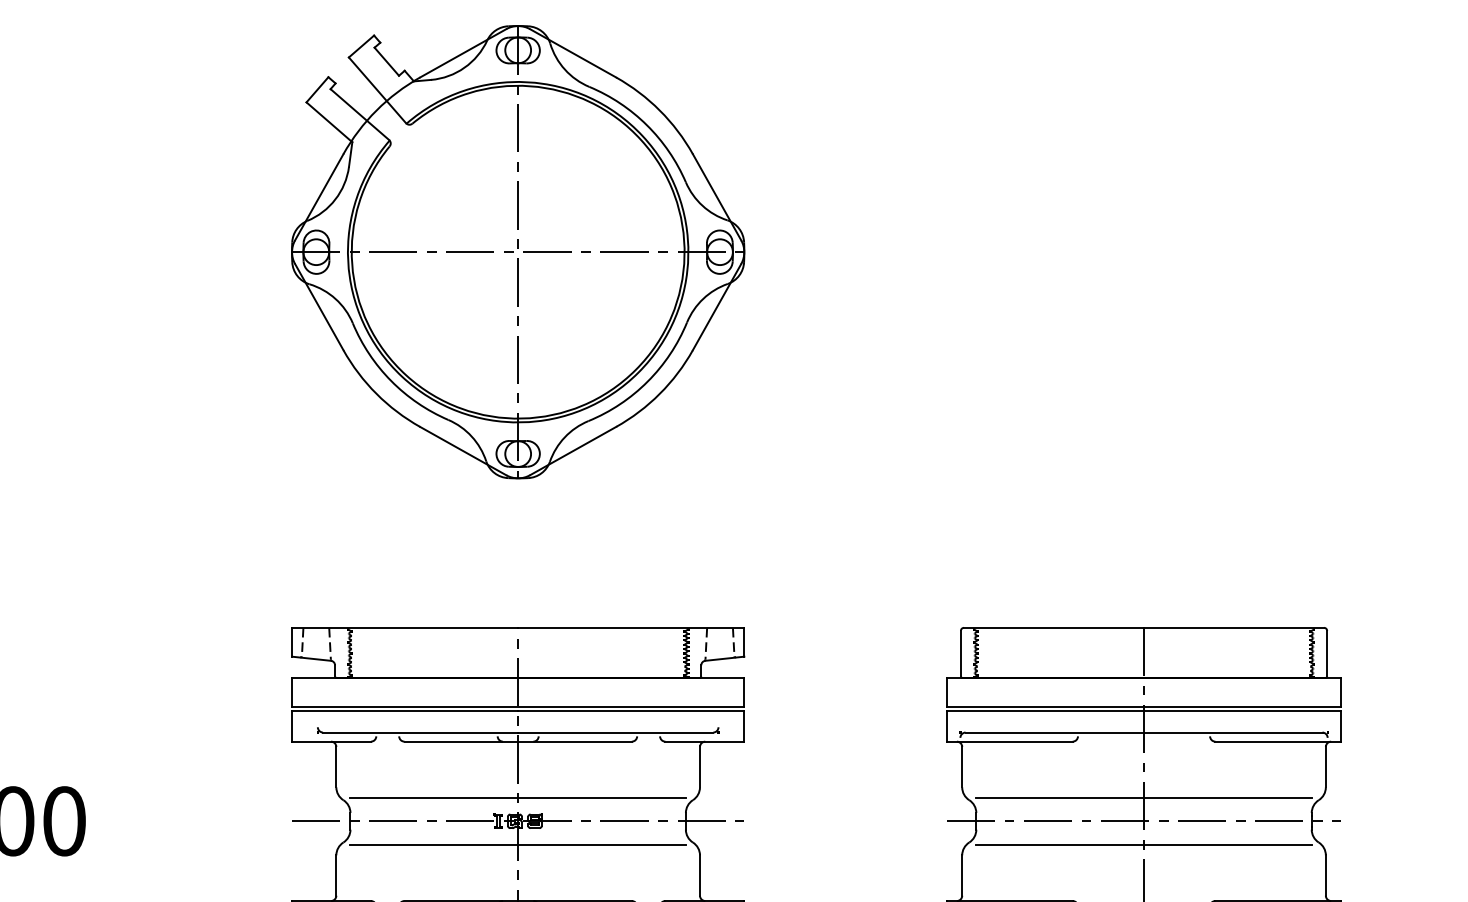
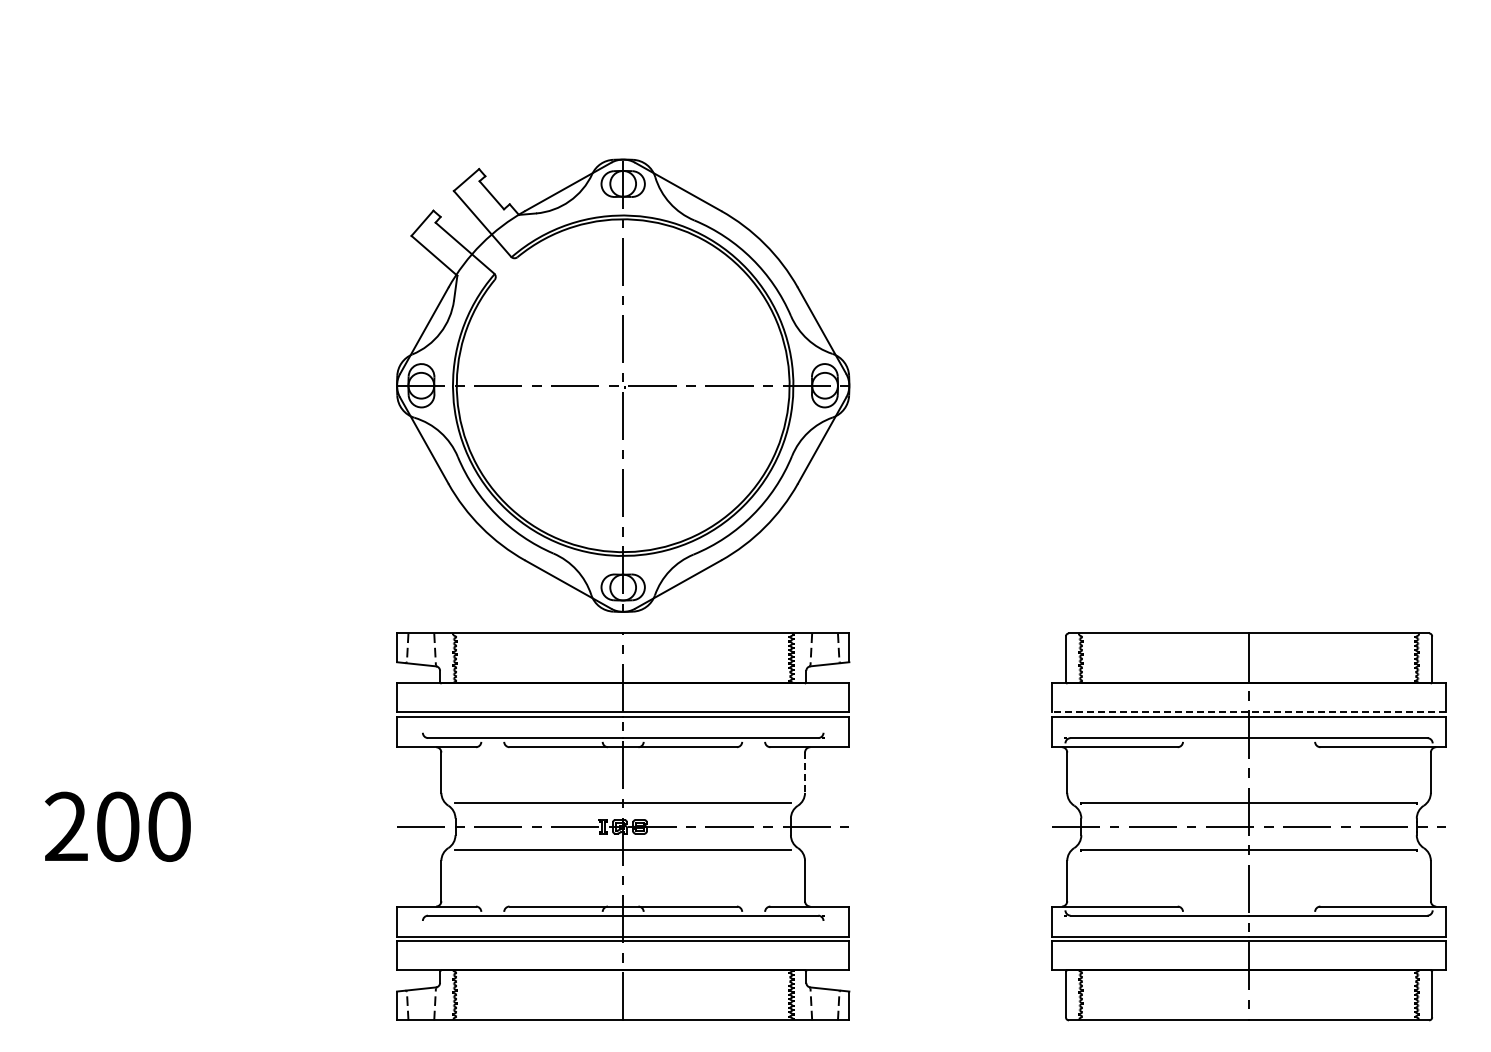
part: (518, 251) -> (623, 385), moved
line: (1143, 706) -> (1248, 712), solid -> dashed
line: (700, 766) -> (805, 772), solid -> dashed

